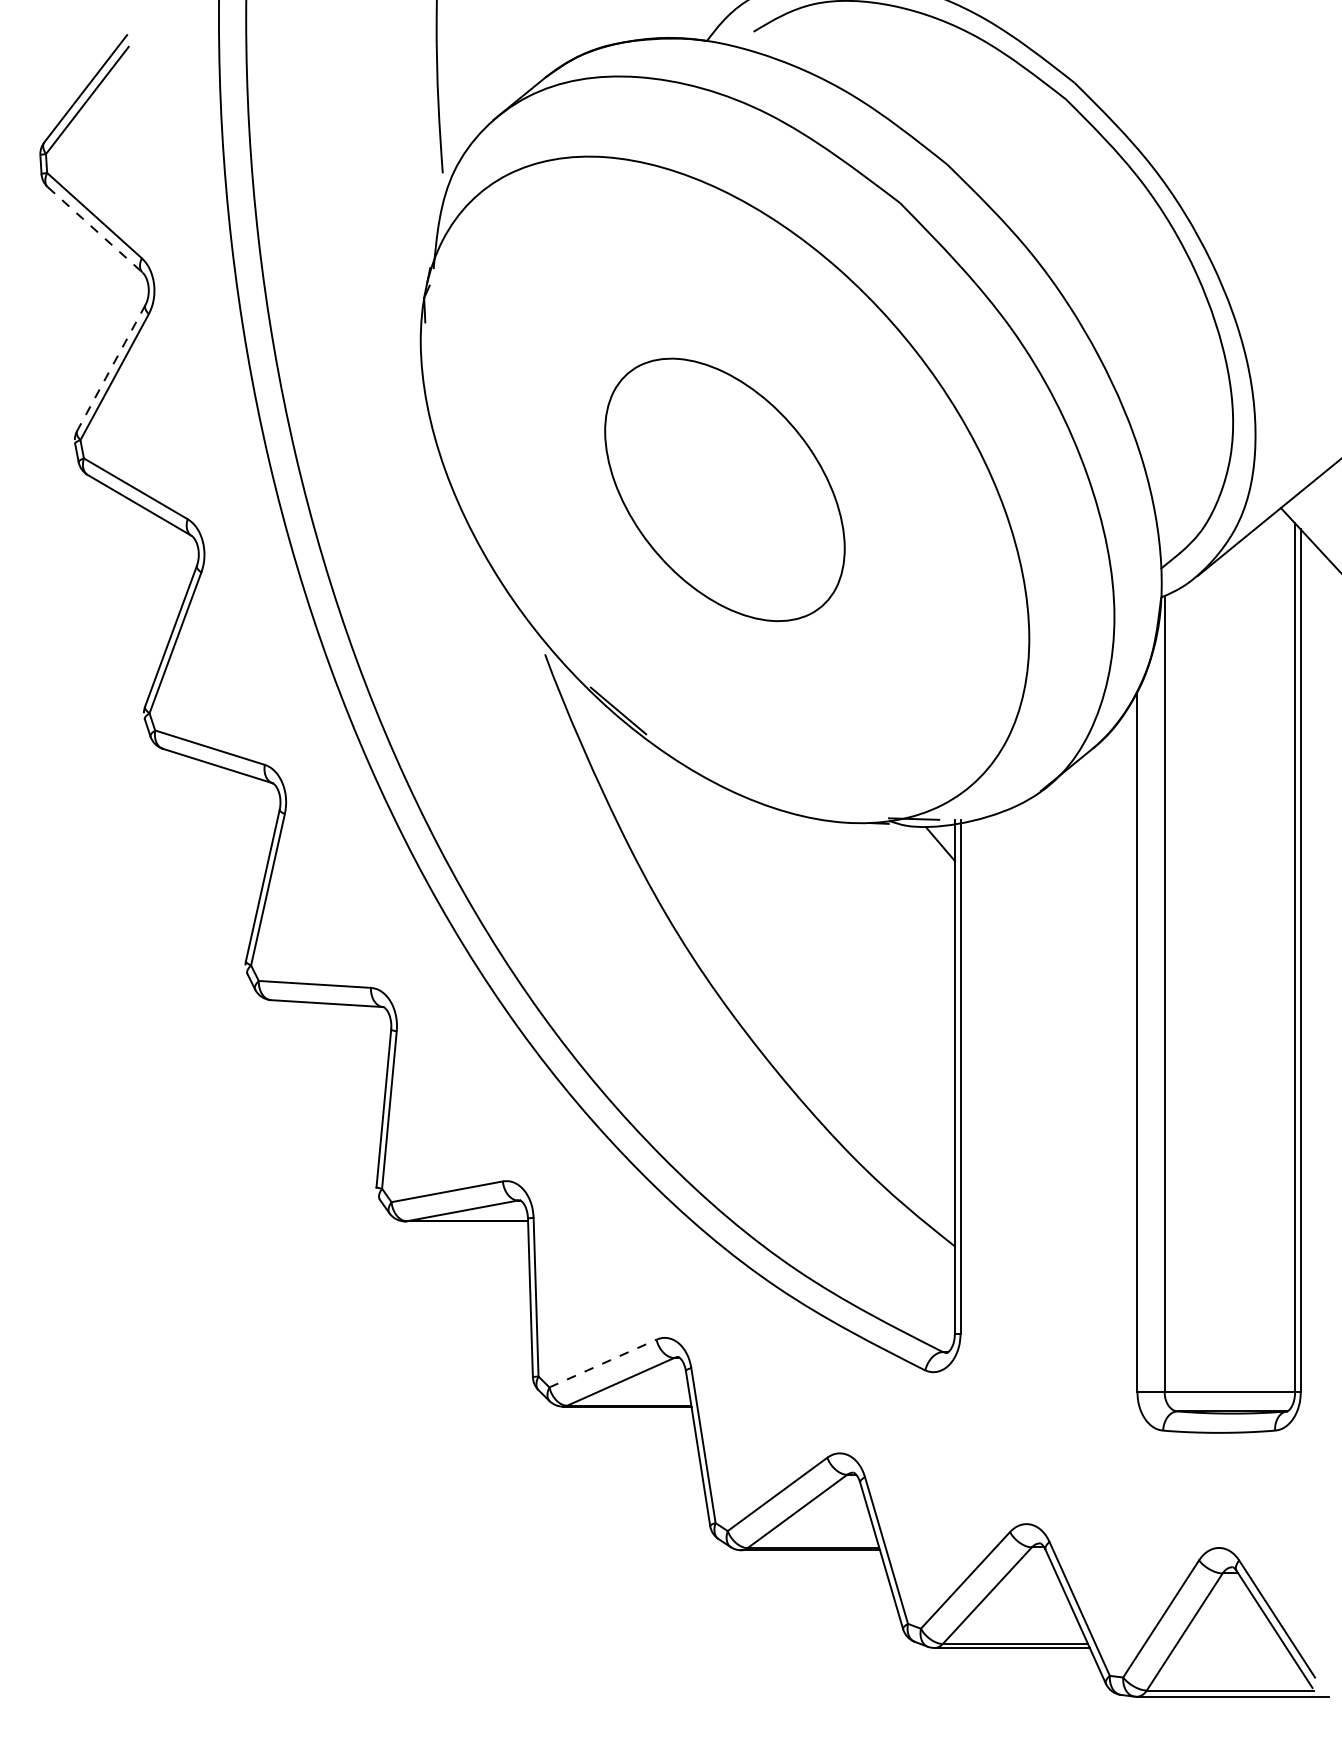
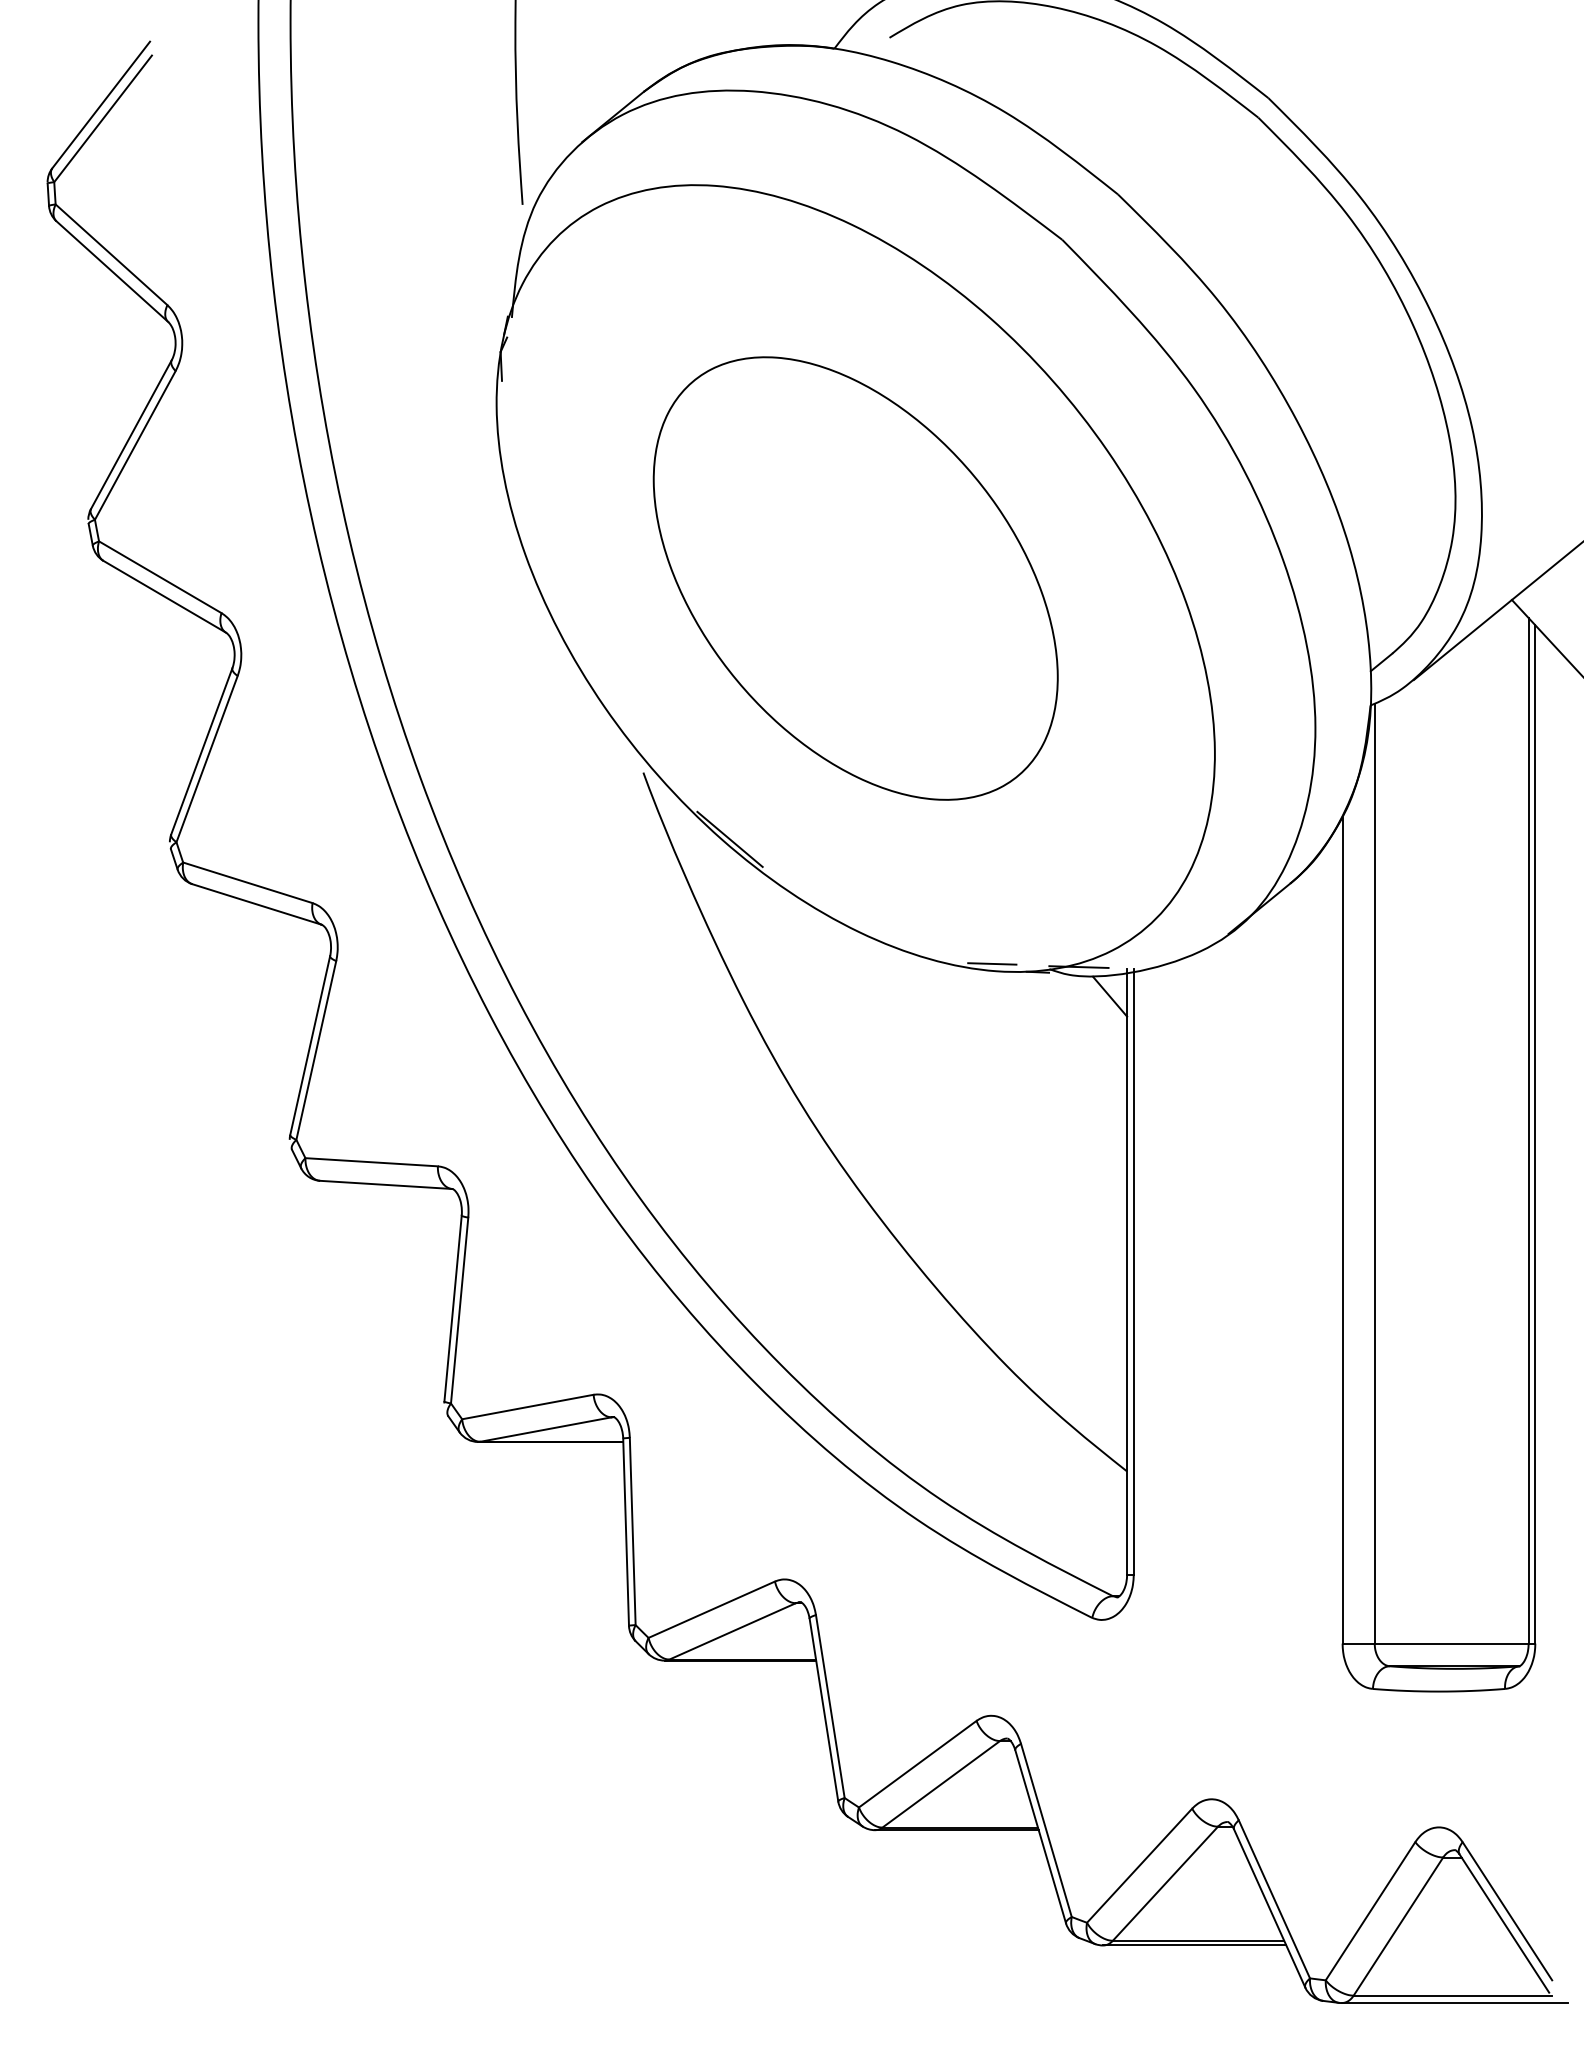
line: (95, 230) -> (112, 272), dashed -> solid
line: (111, 367) -> (131, 434), dashed -> solid
part: (724, 489) -> (855, 578), size x1.43
line: (840, 816) -> (992, 963), added
line: (603, 1363) -> (712, 1609), dashed -> solid

